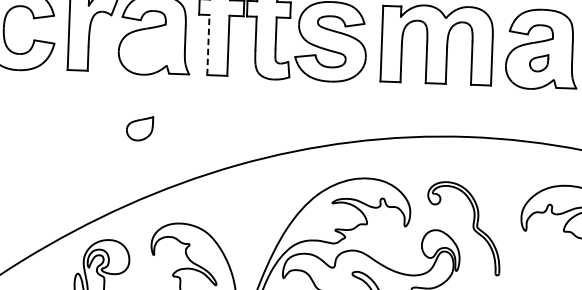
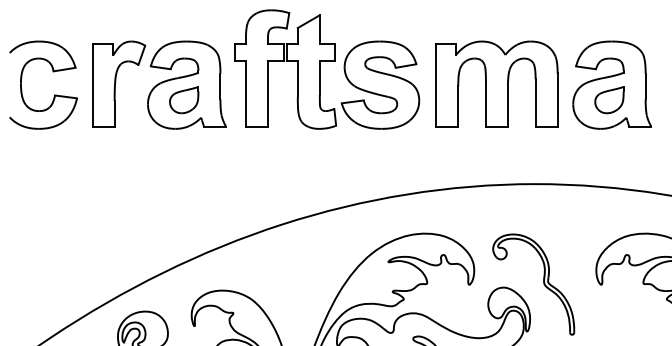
line: (207, 44) -> (245, 93), dashed -> solid
part: (539, 63) -> (609, 100), size x1.43
part: (140, 128) -> (184, 100), moved

